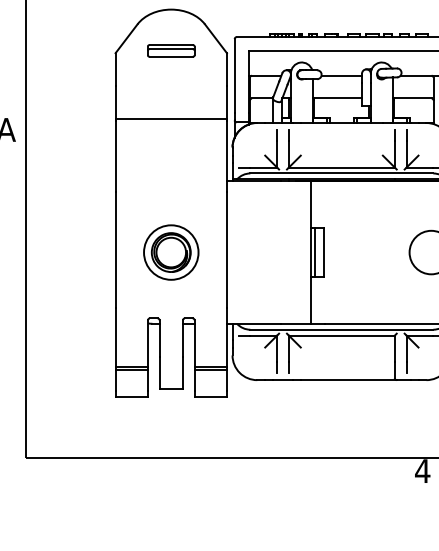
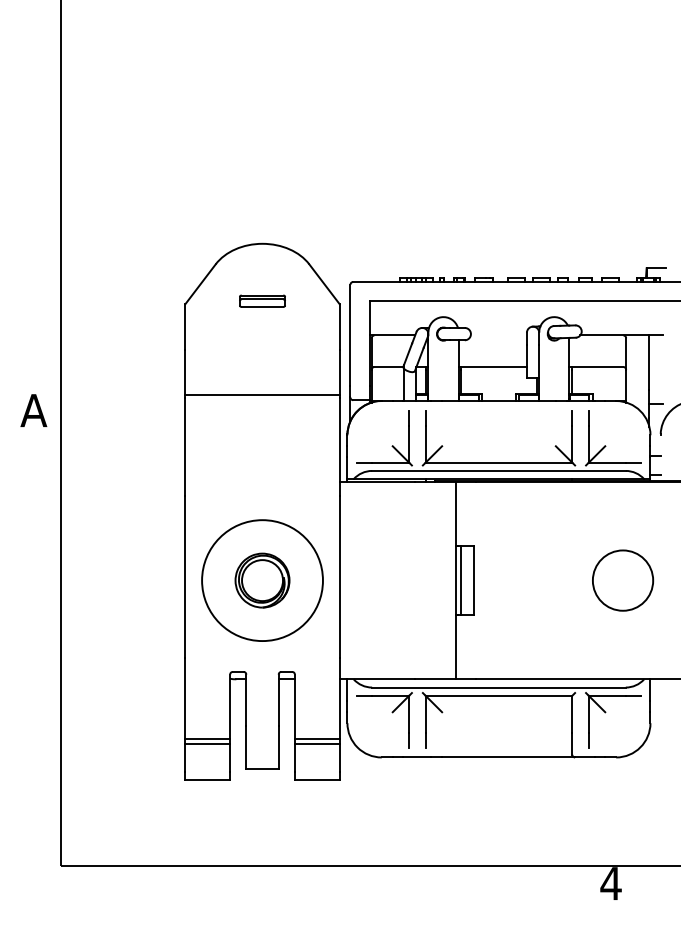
part: (171, 51) -> (262, 301), size x0.7
line: (341, 75) -> (498, 335), removed
circle: (171, 252) -> (262, 580), size x1.6

